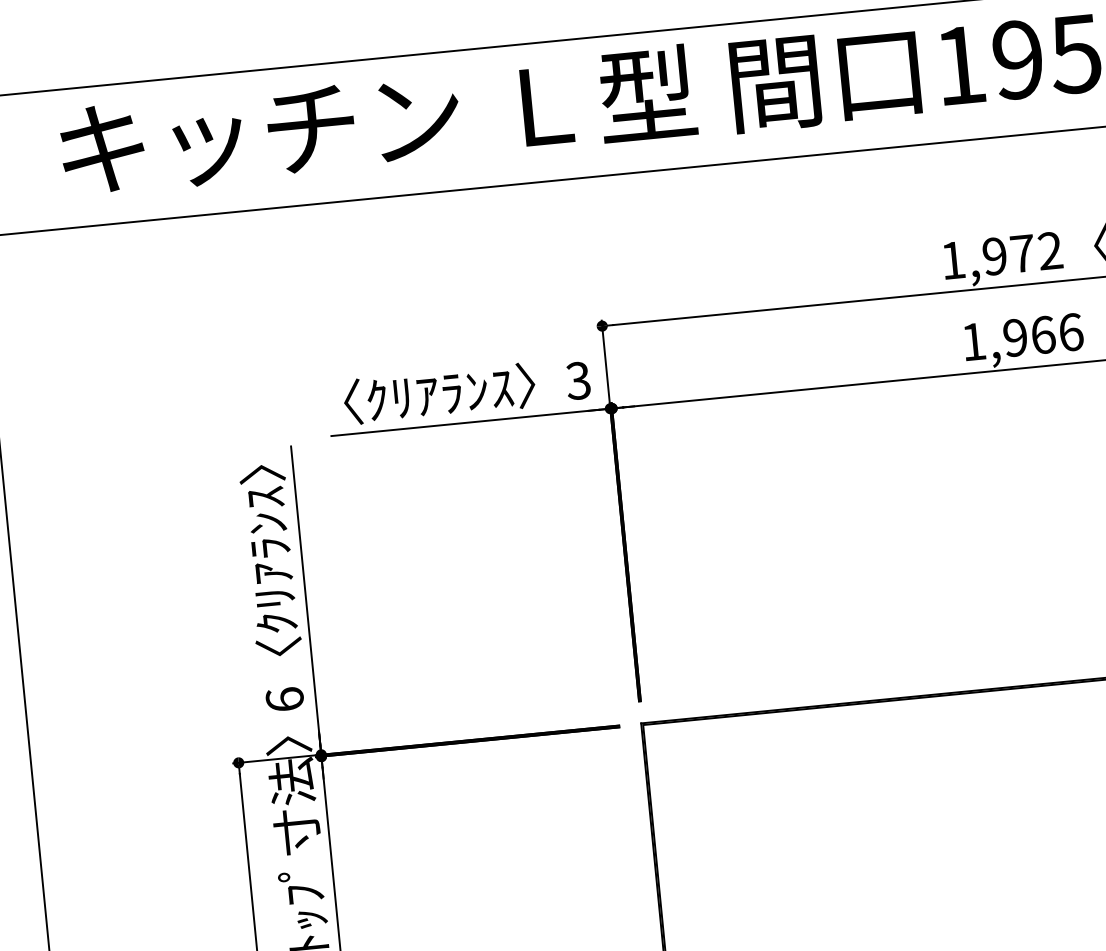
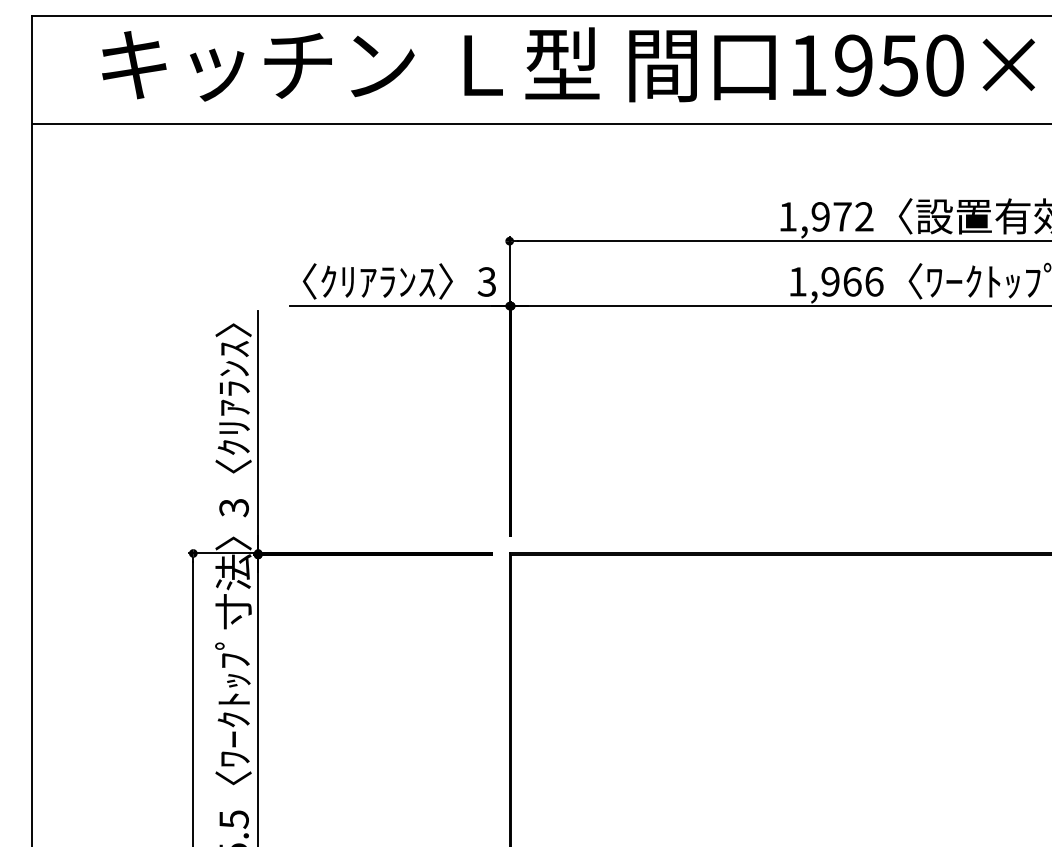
text: (285, 699) -> (234, 507), 6 -> 3

